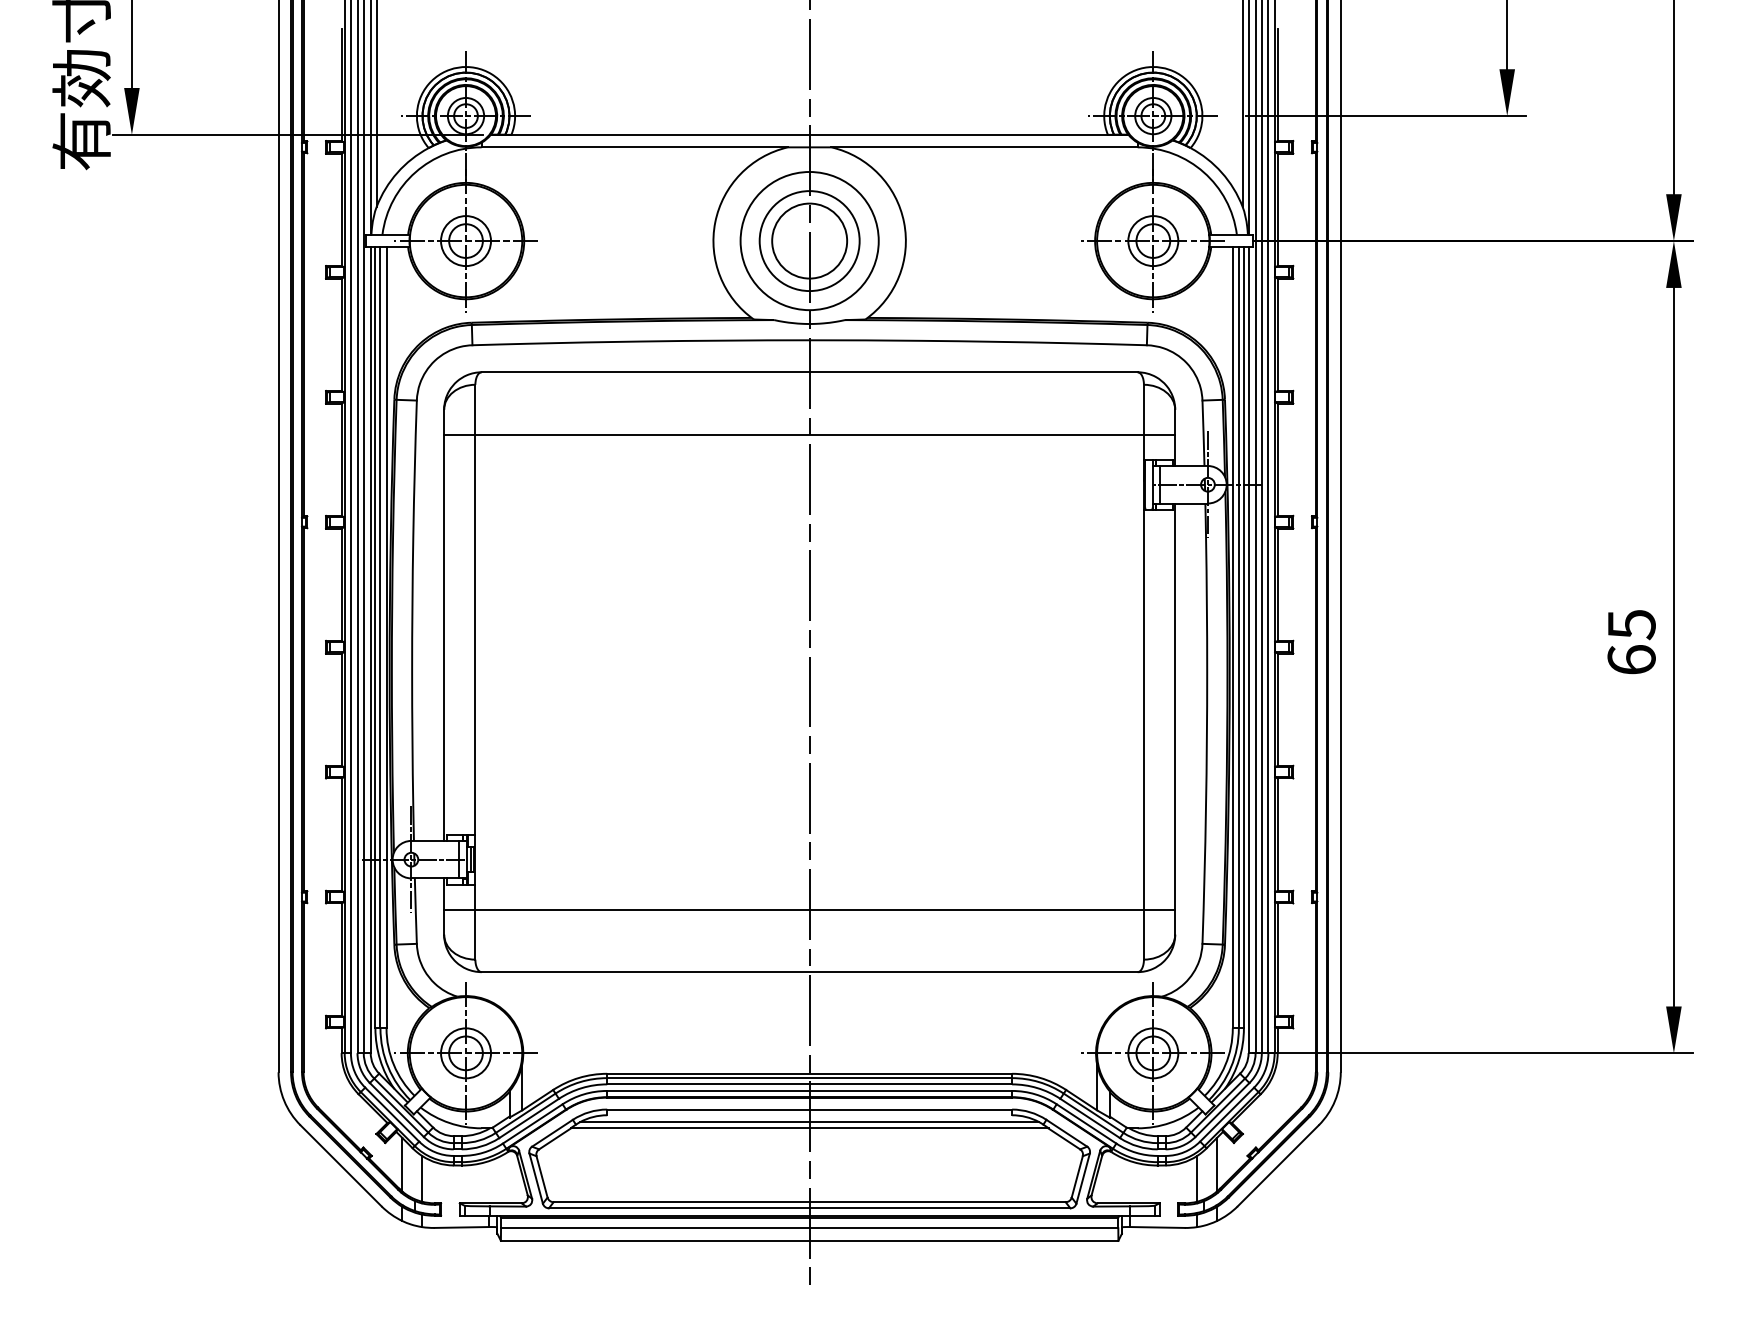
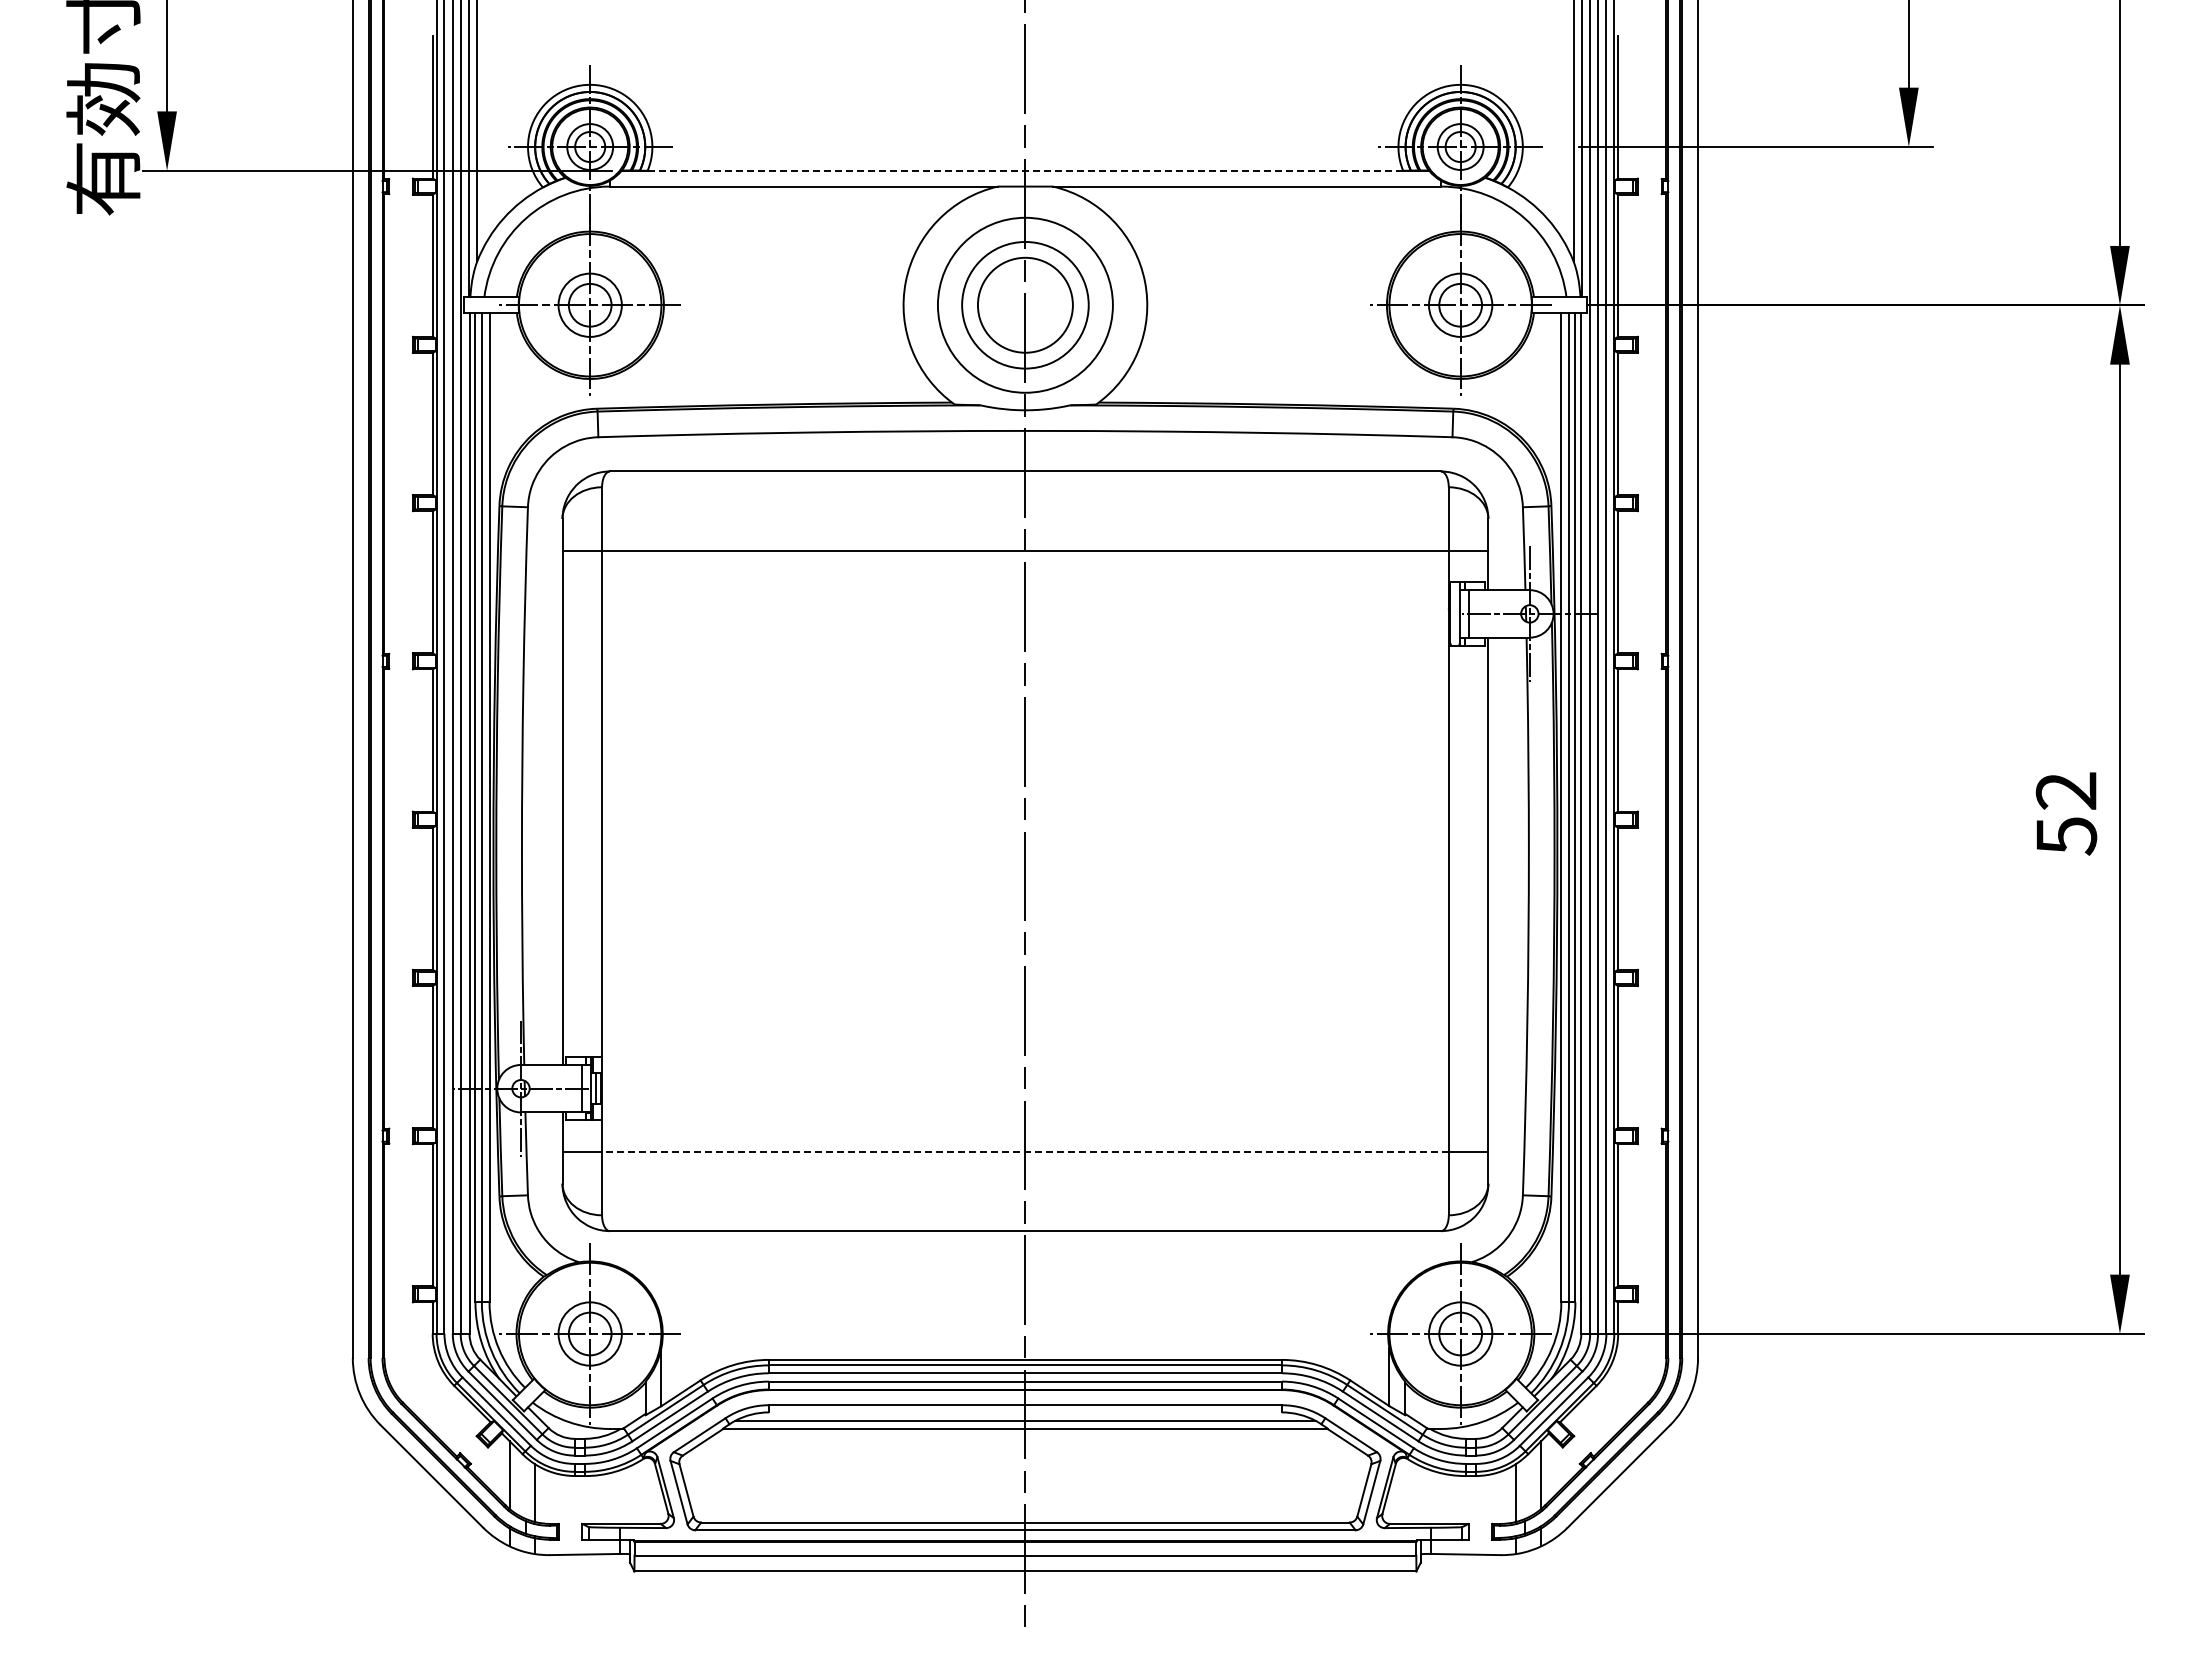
line: (809, 134) -> (1025, 170), solid -> dashed
text: (1631, 642) -> (2066, 813), 65 -> 52
line: (808, 910) -> (1024, 1152), solid -> dashed

